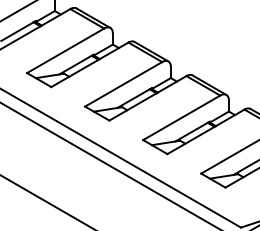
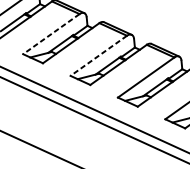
line: (65, 50) -> (51, 33), solid -> dashed
line: (123, 84) -> (98, 55), solid -> dashed

